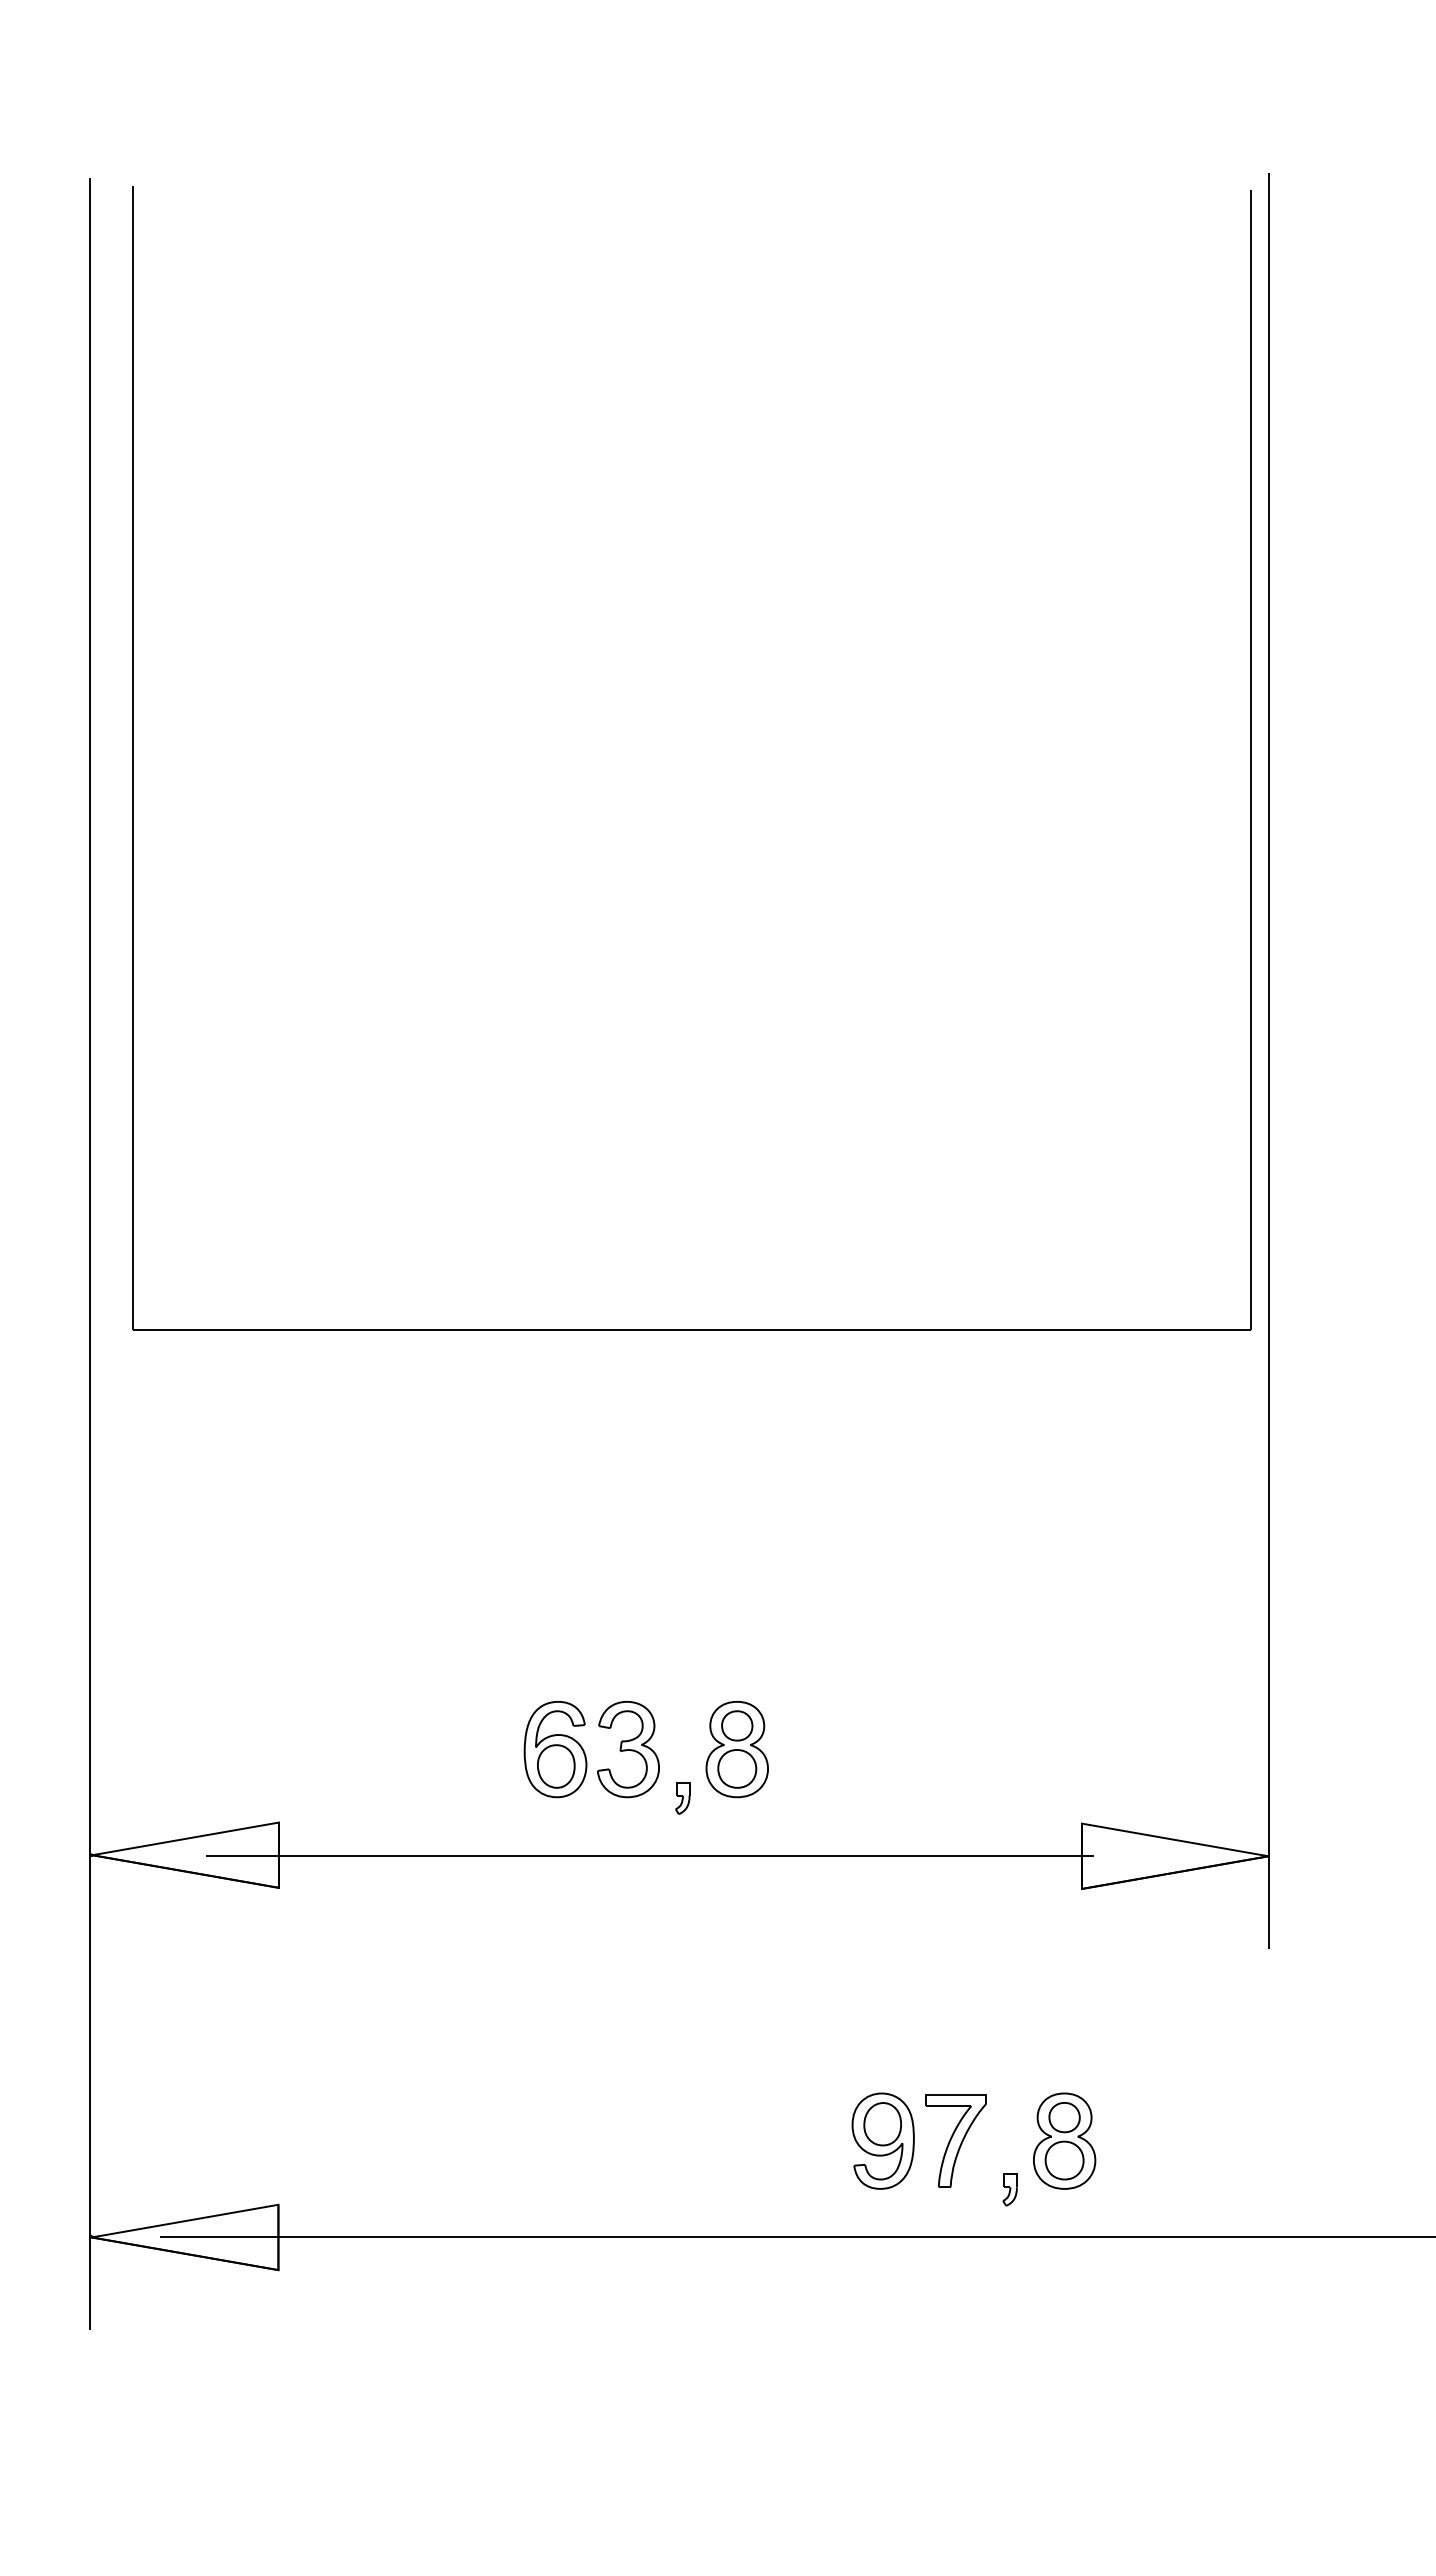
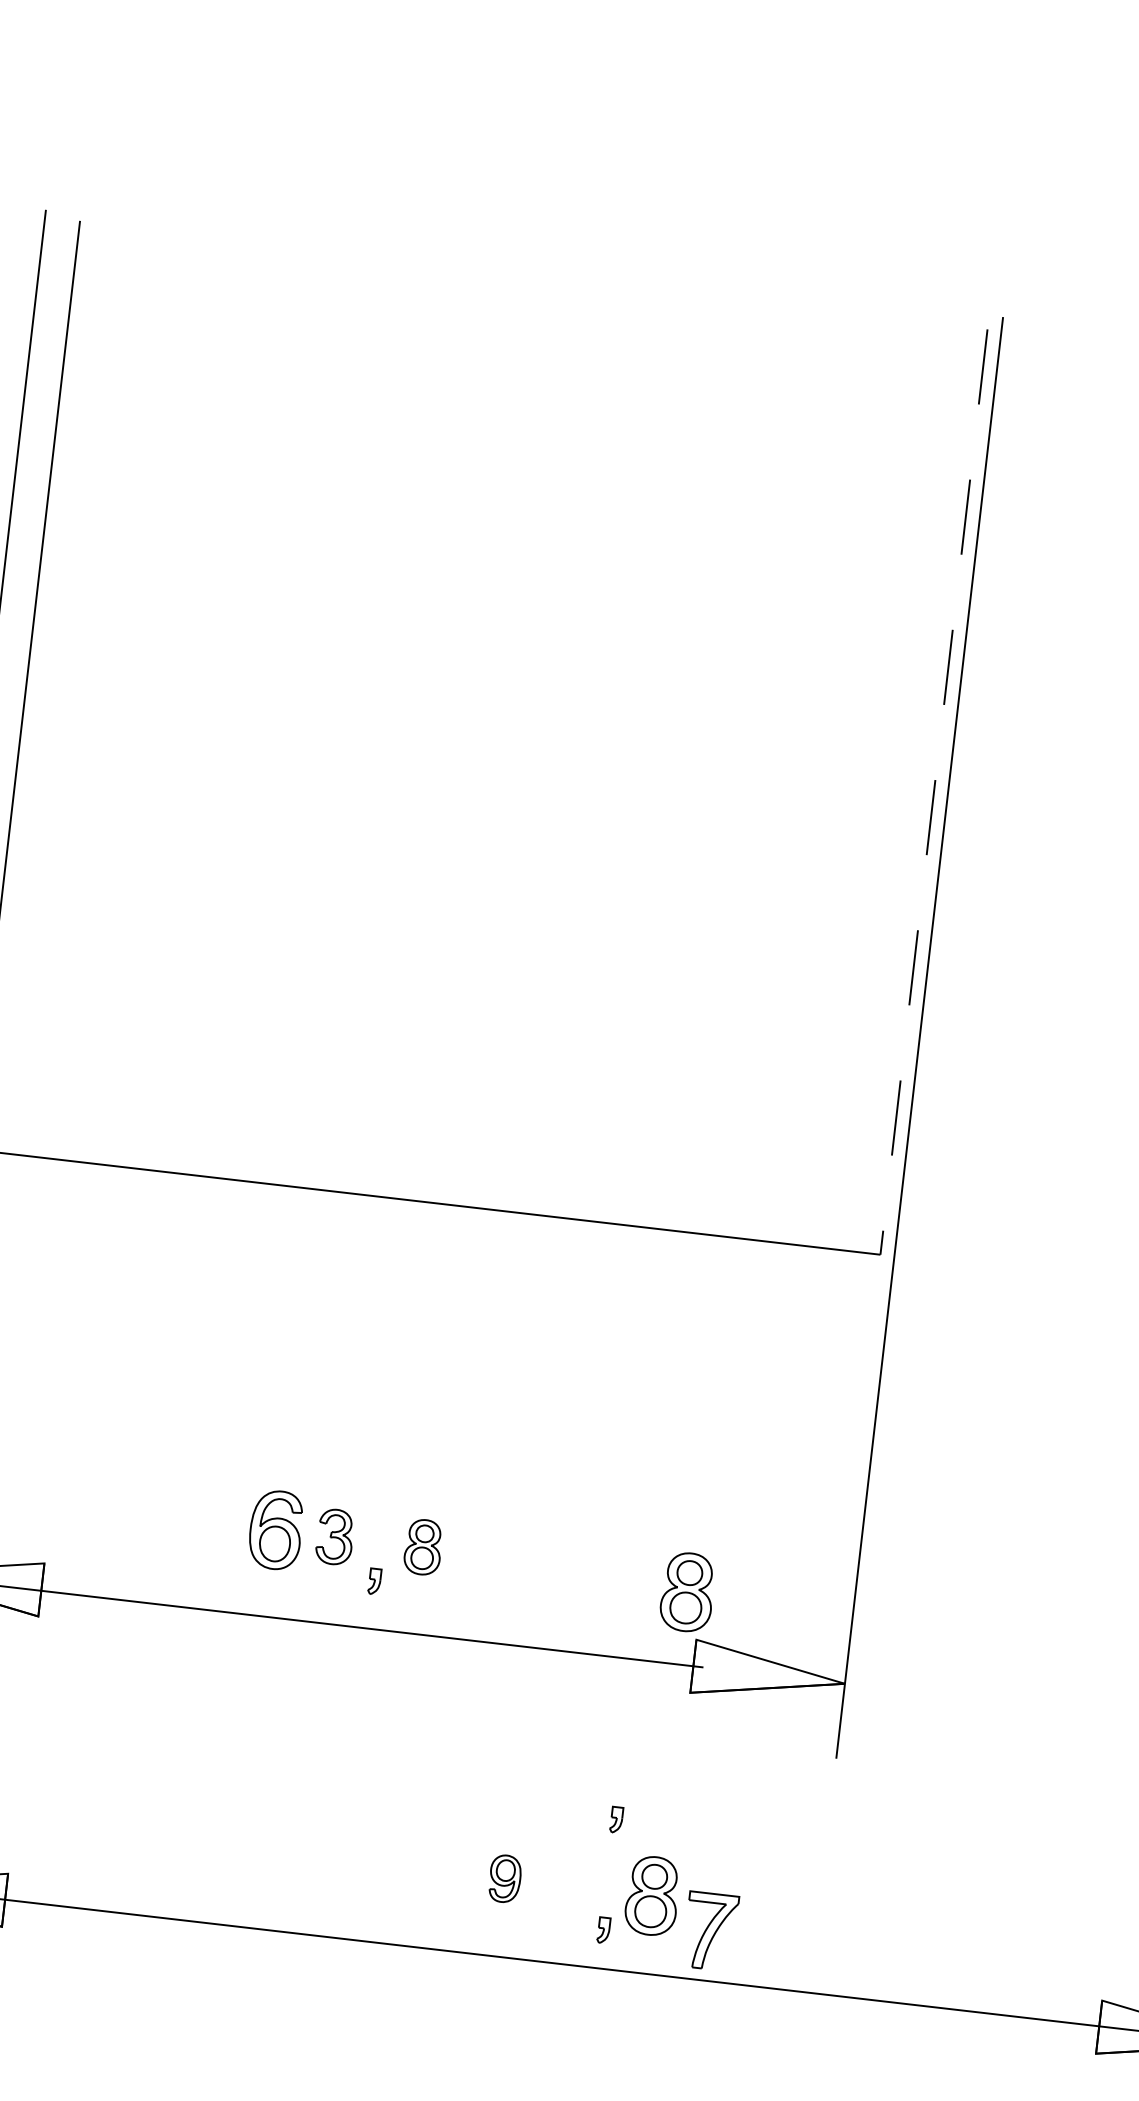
line: (1251, 760) -> (934, 792), solid -> dashed
part: (628, 1749) -> (335, 1536), size x0.7
part: (736, 1749) -> (422, 1547), size x0.7
part: (1064, 1766) -> (687, 1591), added
part: (1009, 2053) -> (616, 1819), added
part: (882, 2140) -> (504, 1878), size x0.6
part: (955, 2140) -> (710, 1930), moved

